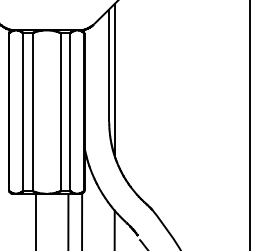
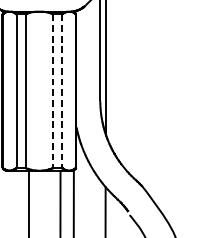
line: (60, 112) -> (52, 91), solid -> dashed
line: (70, 112) -> (62, 91), solid -> dashed

